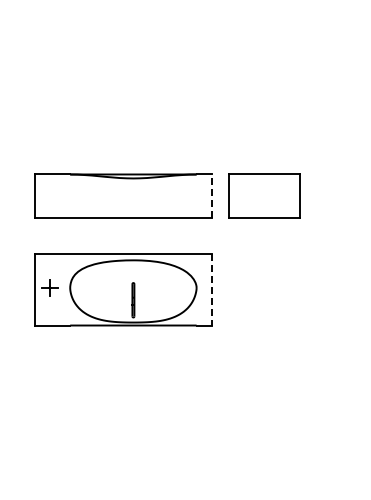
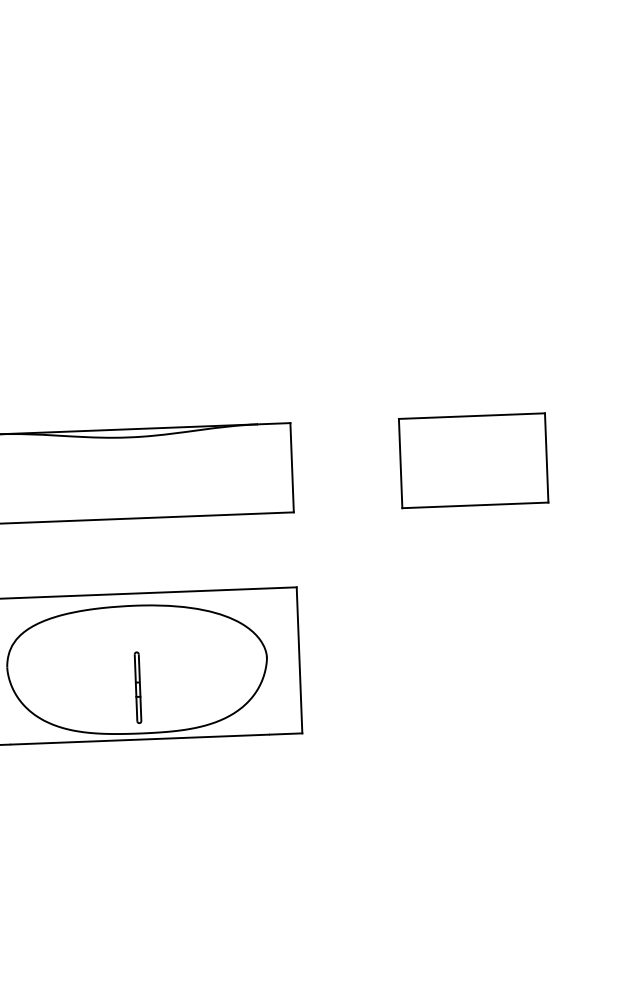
part: (264, 195) -> (473, 459), moved
line: (212, 196) -> (292, 468), dashed -> solid
line: (212, 289) -> (299, 659), dashed -> solid

